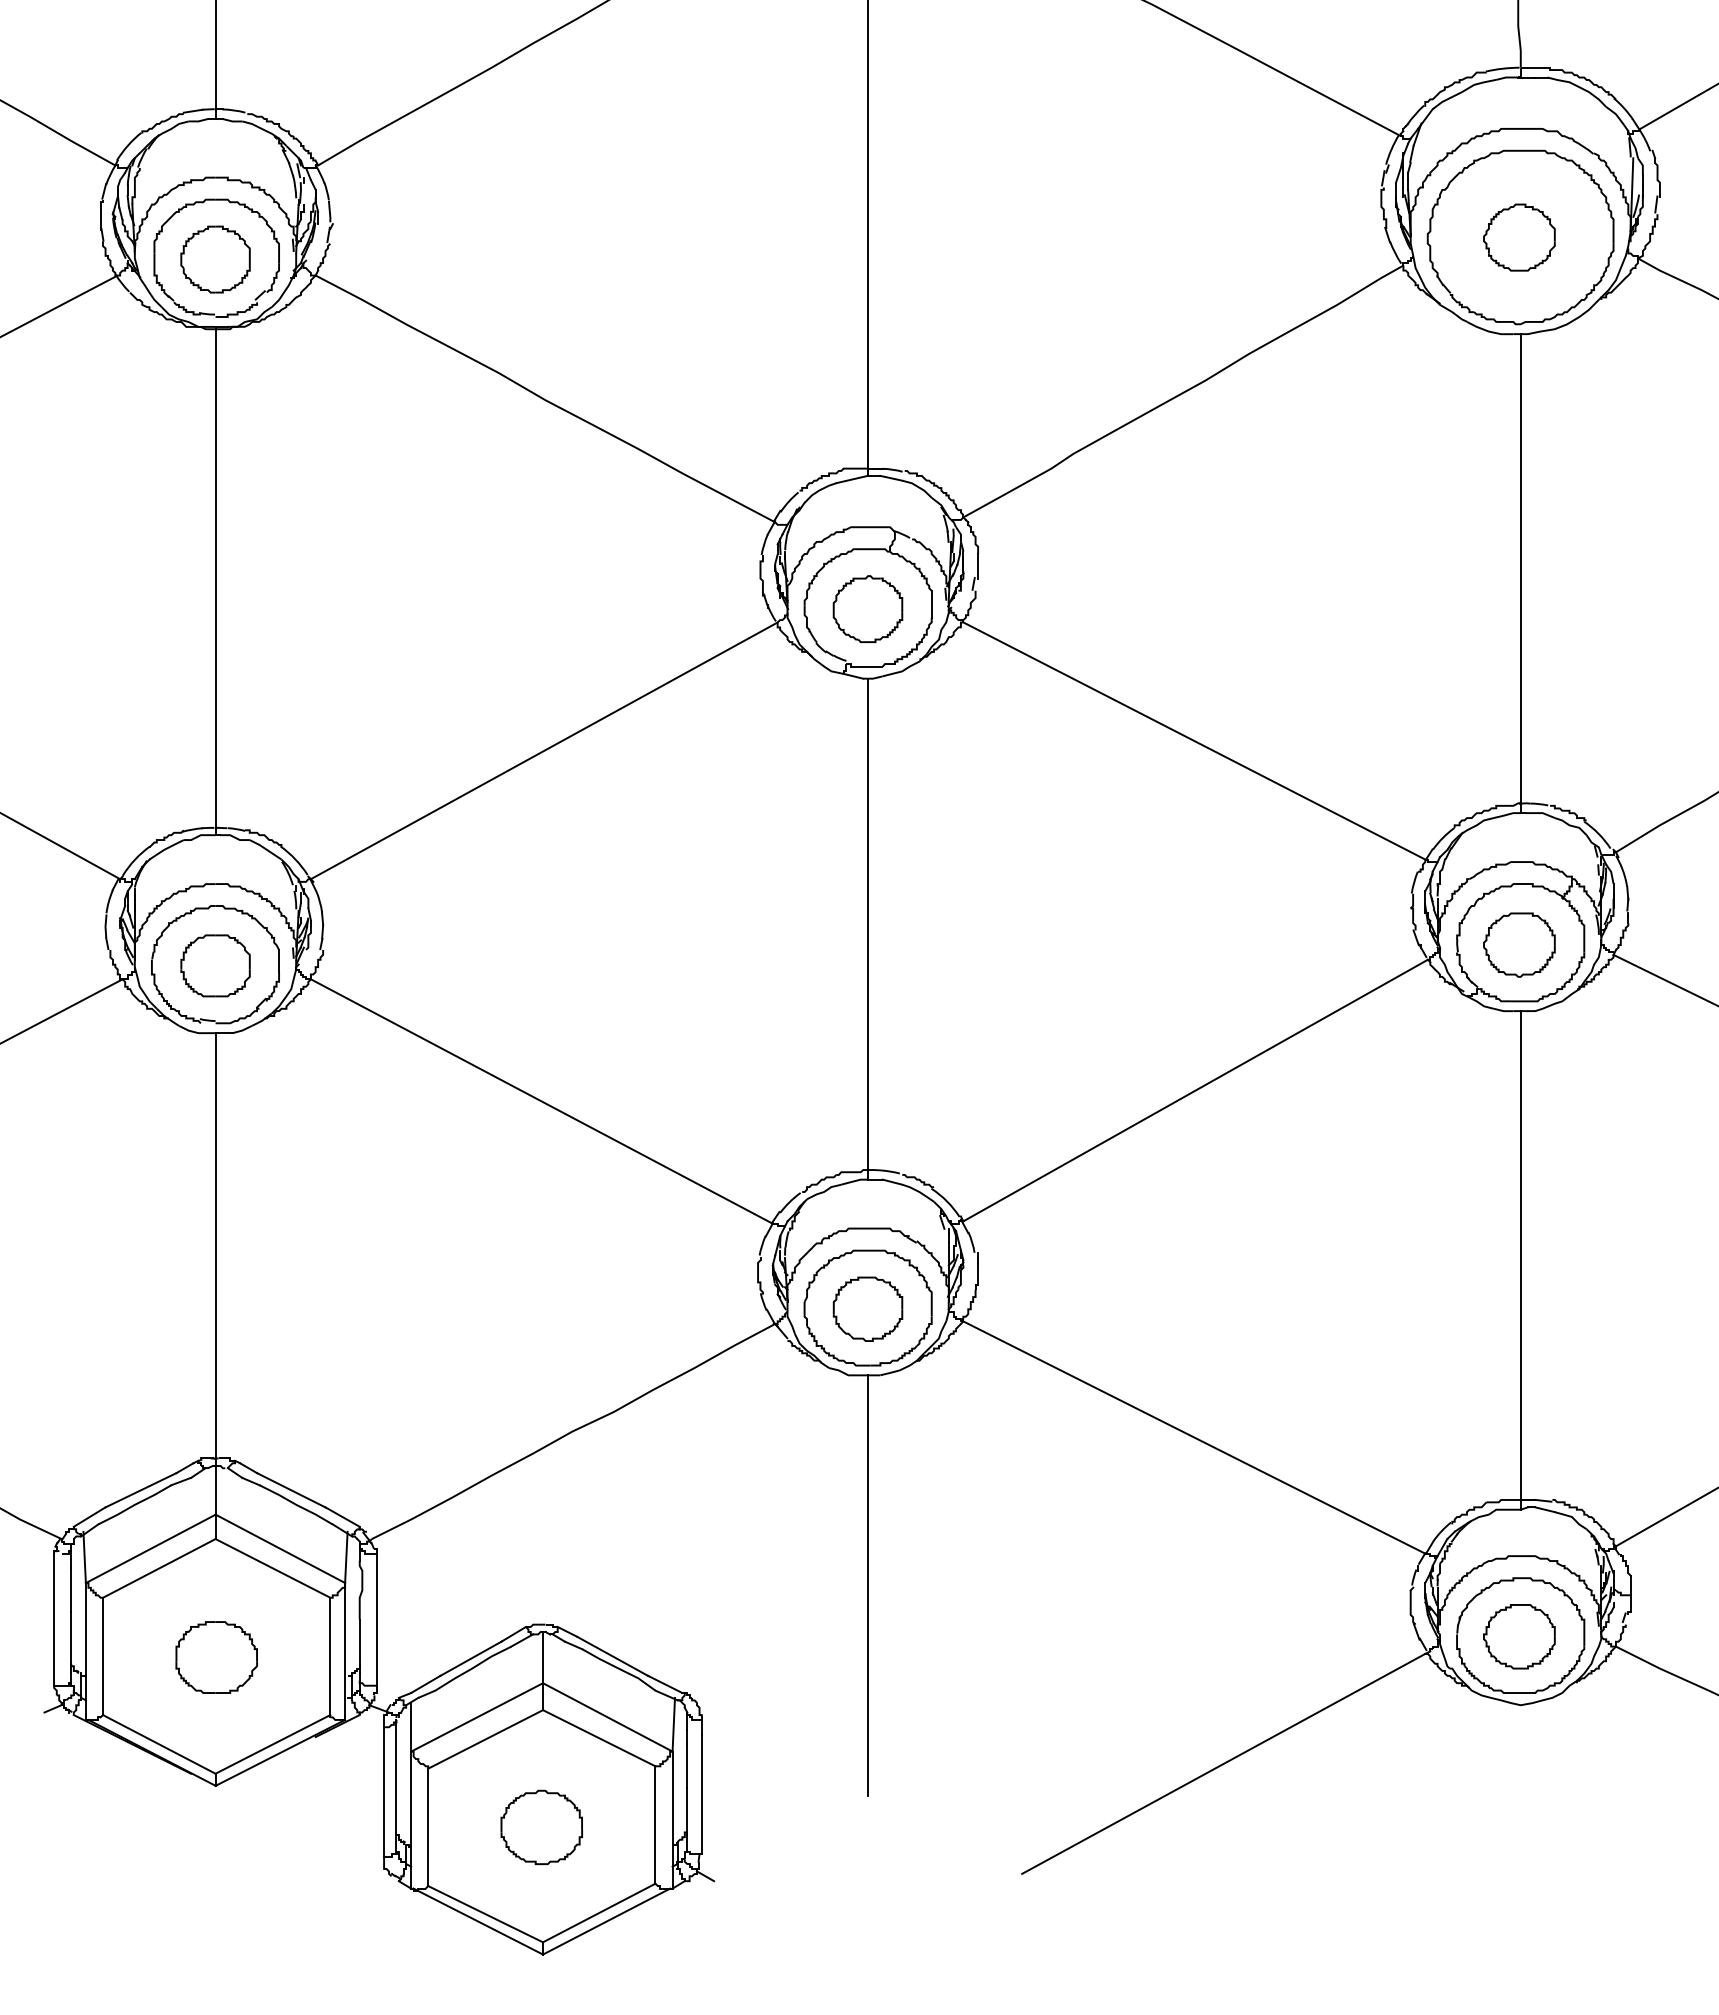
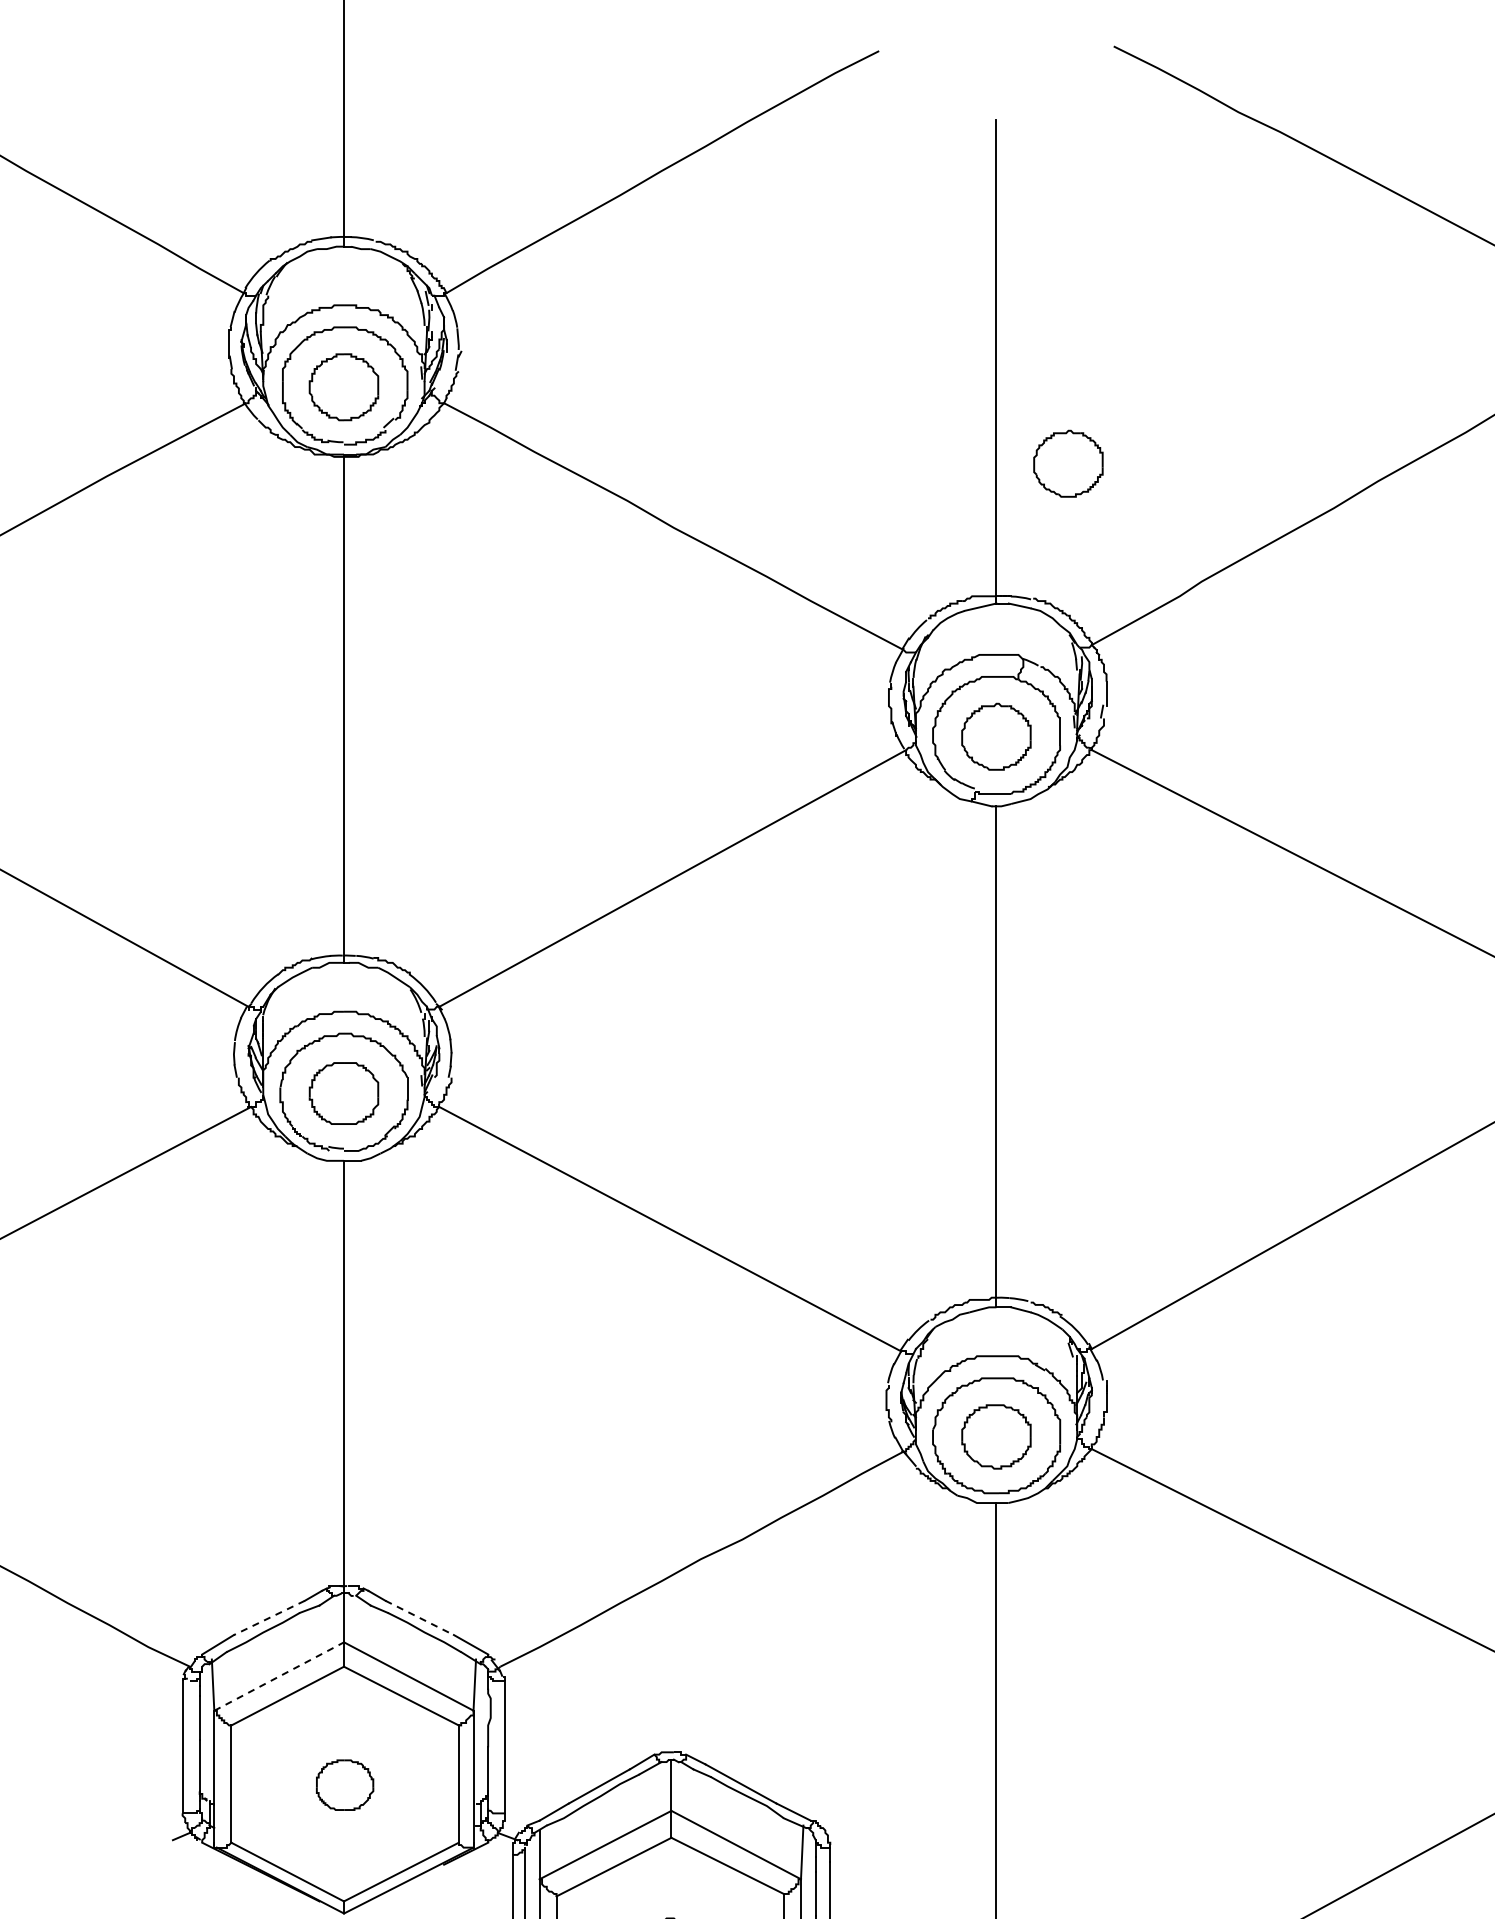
part: (939, 335) -> (1067, 463), added
line: (140, 1490) -> (268, 1618), solid -> dashed
line: (291, 1490) -> (419, 1618), solid -> dashed
line: (151, 1548) -> (279, 1676), solid -> dashed
part: (216, 1657) -> (344, 1785), size x0.7

